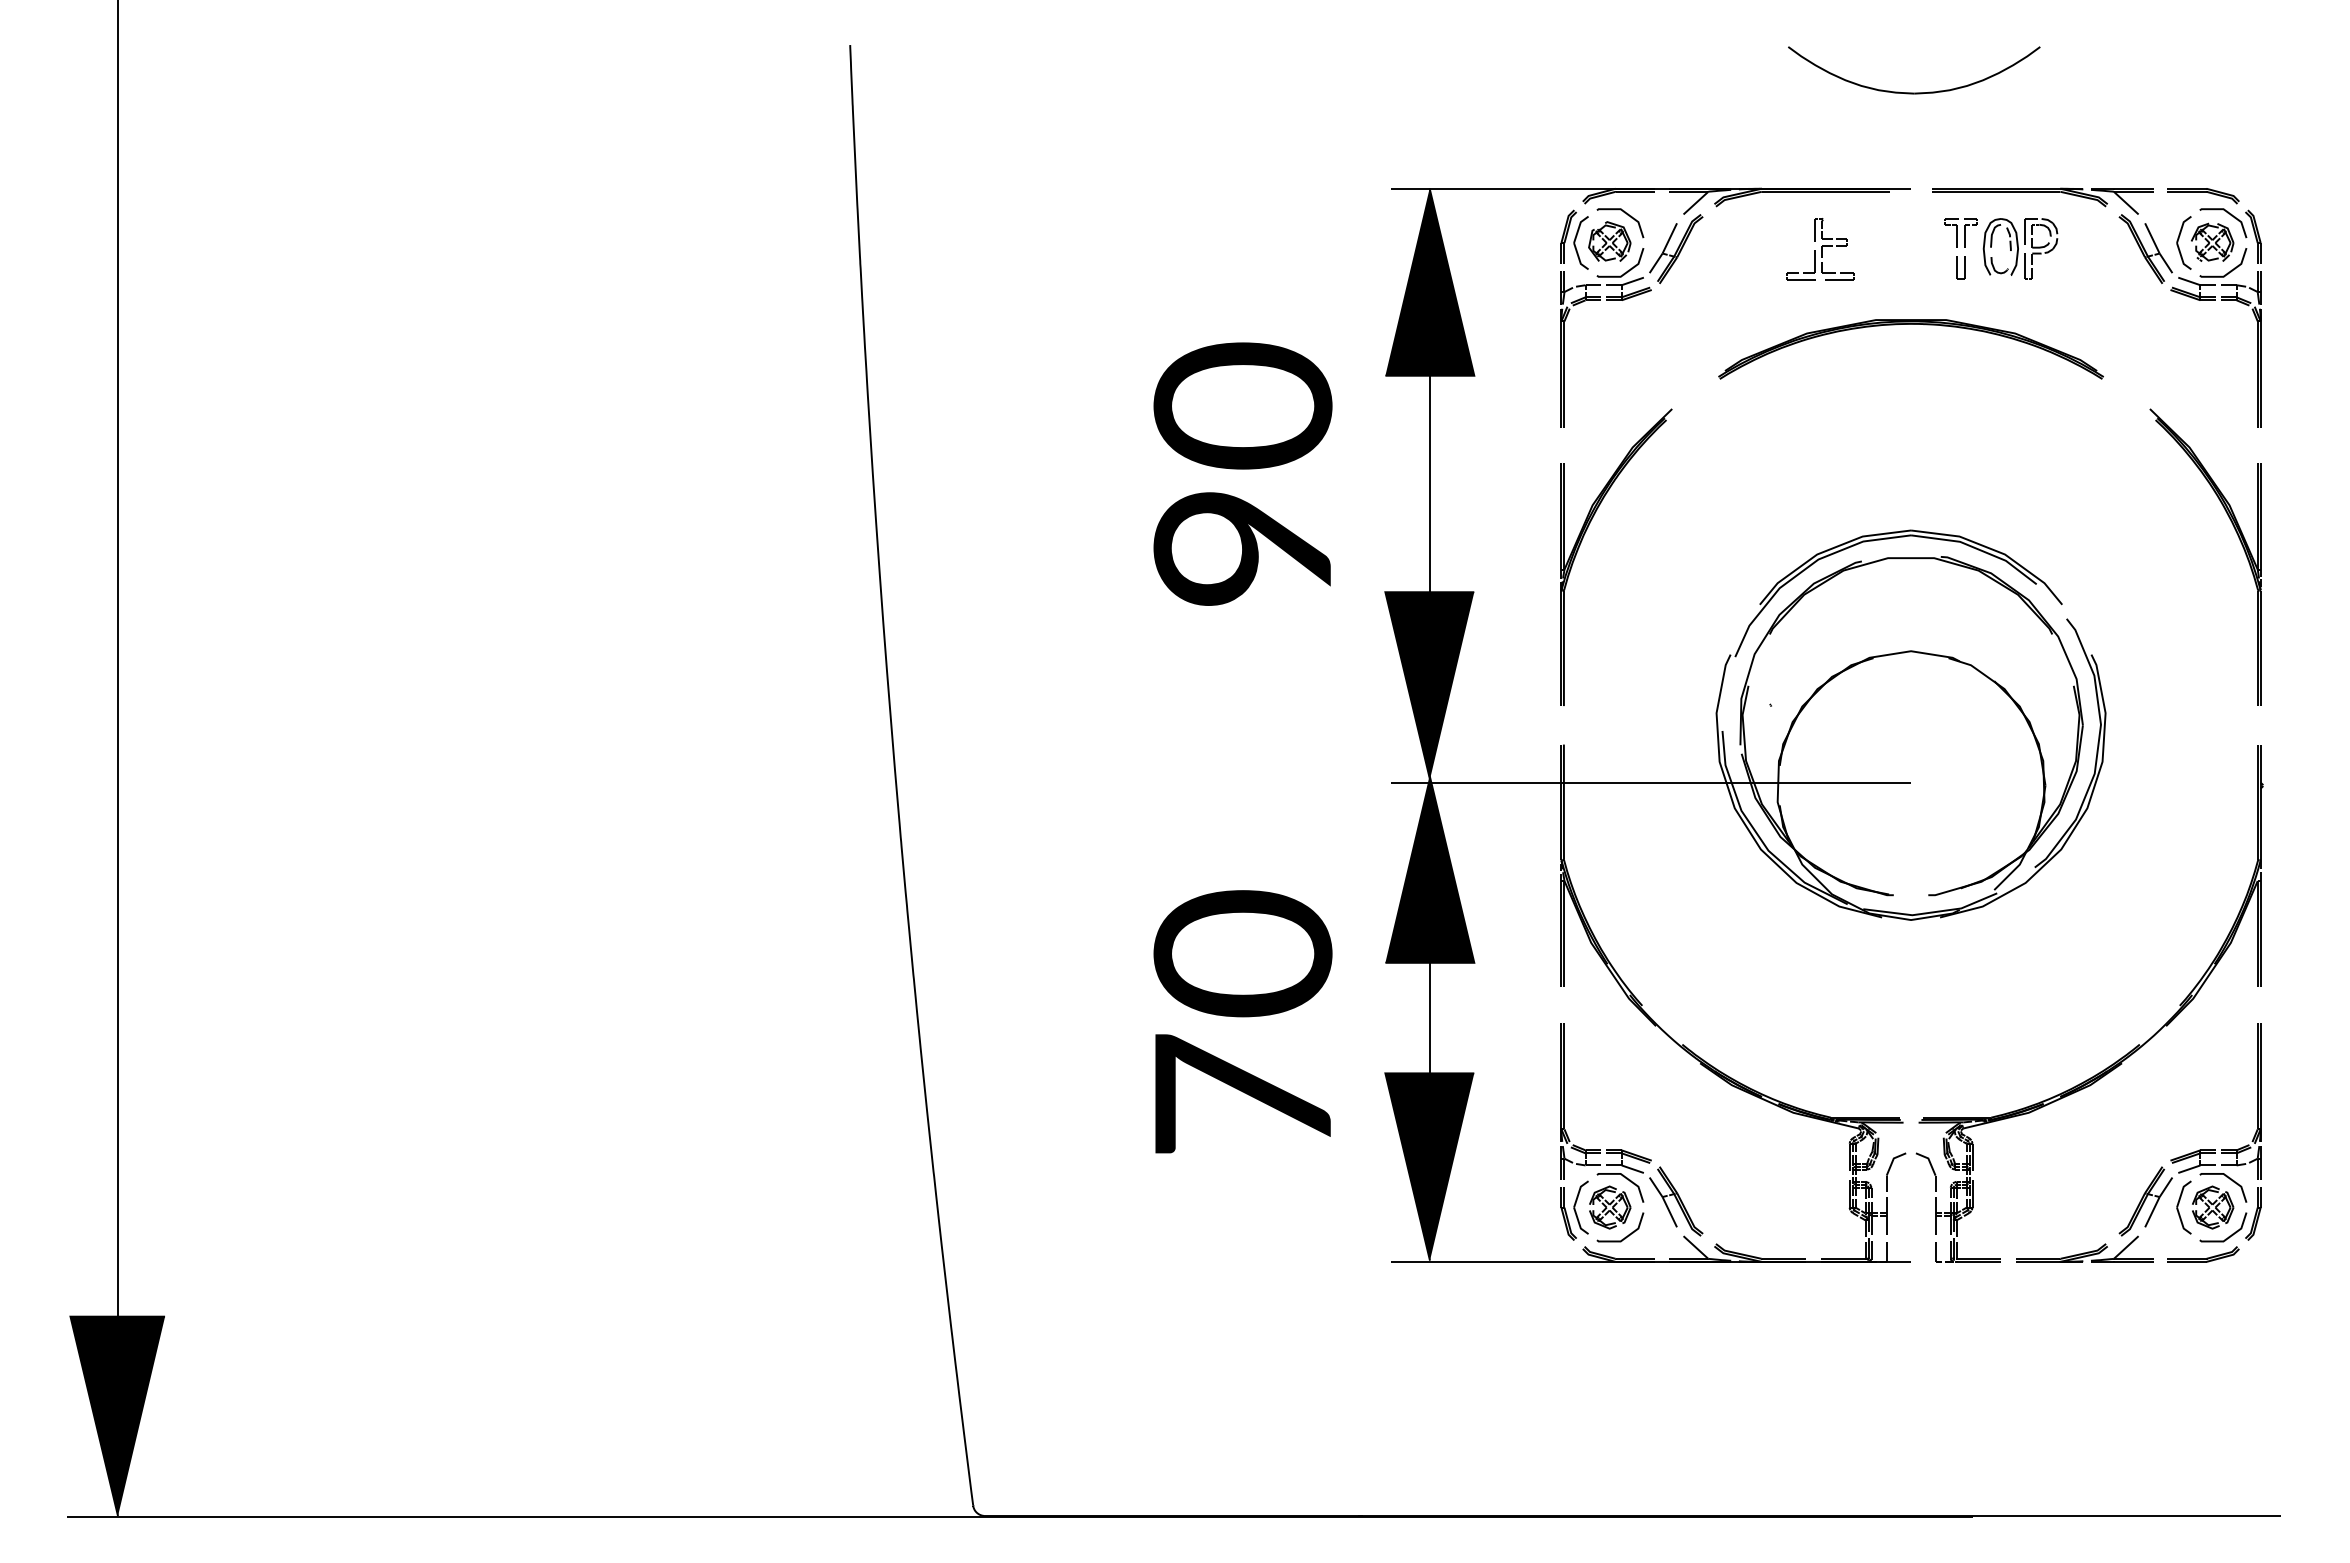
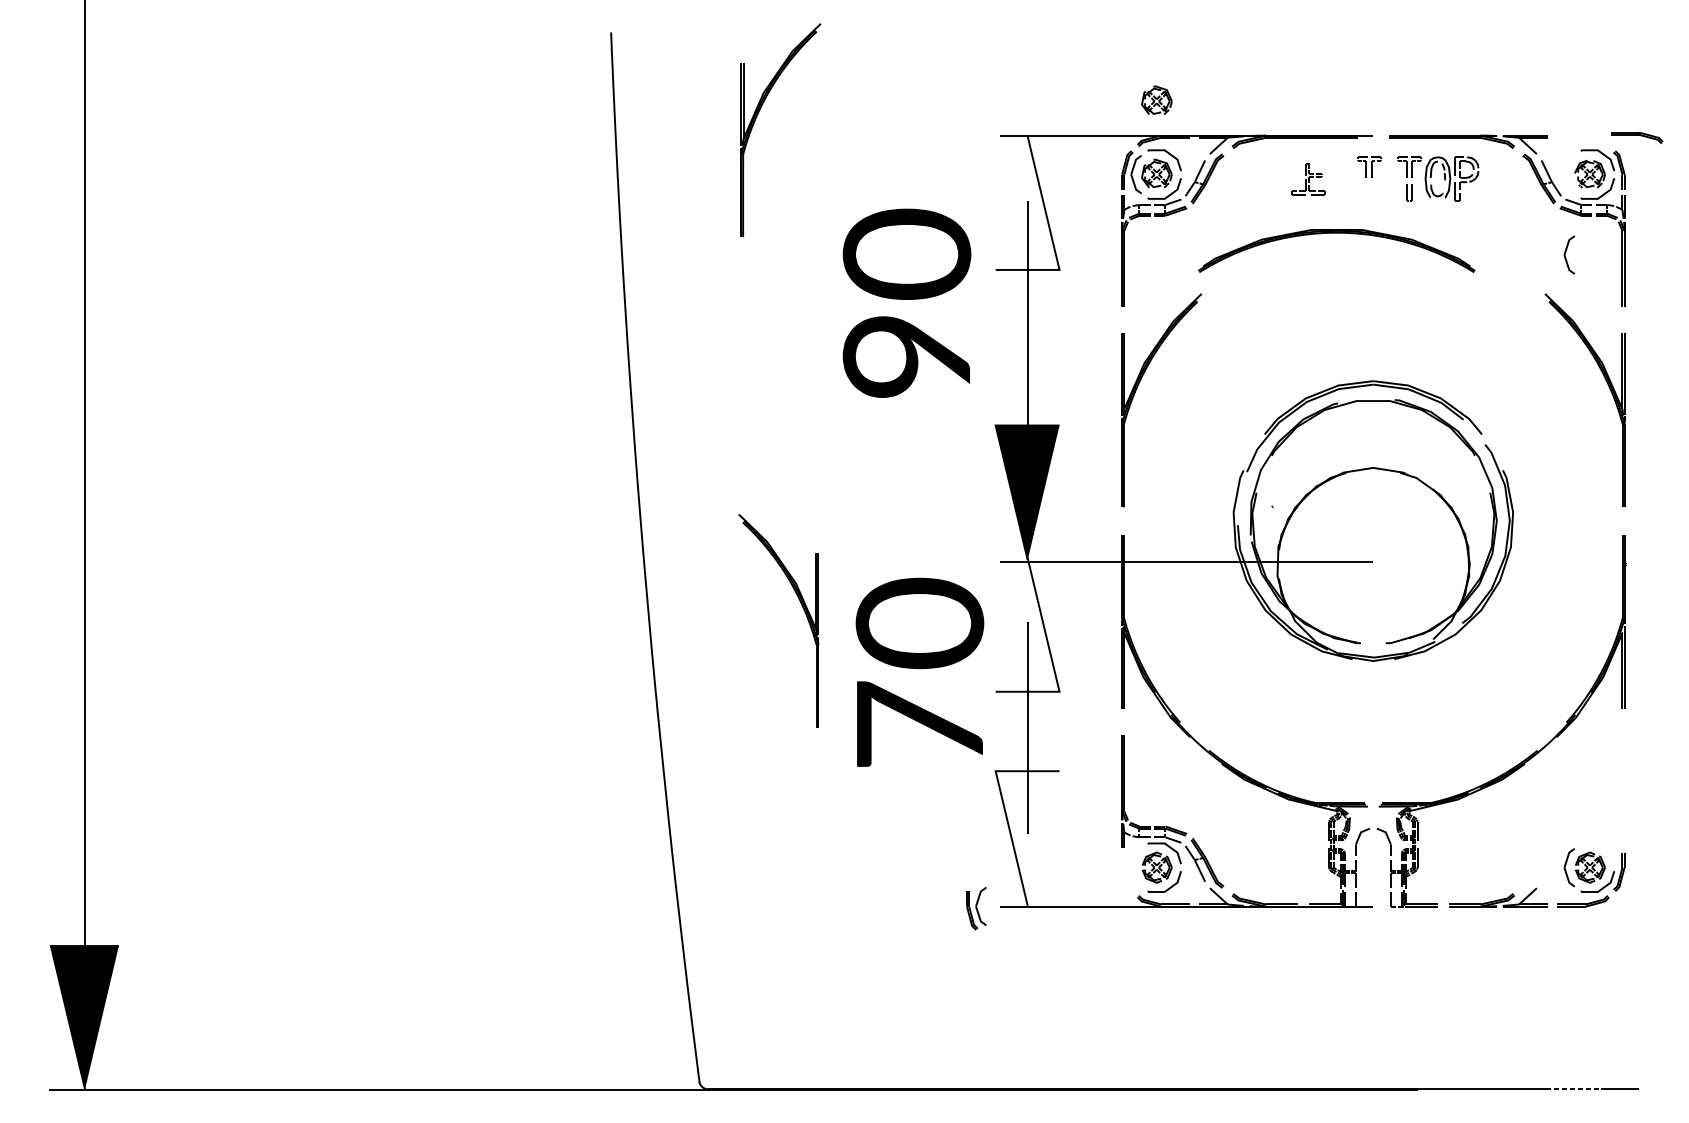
part: (1914, 92) -> (1375, 66), removed
part: (1609, 139) -> (1156, 100), added
part: (1051, 167) -> (755, 120), added
part: (2203, 196) -> (1637, 138), moved
part: (1904, 232) -> (1368, 167), added
part: (2183, 242) -> (1569, 254), moved
part: (1820, 249) -> (1308, 179), size x0.7
fill: (1429, 281) -> (1027, 202), removed
part: (1910, 324) -> (1336, 233), moved
text: (1242, 473) -> (906, 302), moved
part: (1117, 847) -> (803, 608), added
fill: (1429, 868) -> (1027, 624), removed
text: (1242, 1021) -> (919, 672), moved
part: (2196, 1150) -> (1578, 826), removed
fill: (1429, 1166) -> (1027, 838), removed
part: (1574, 1210) -> (976, 908), moved
line: (2193, 1516) -> (1576, 1089), solid -> dashed

